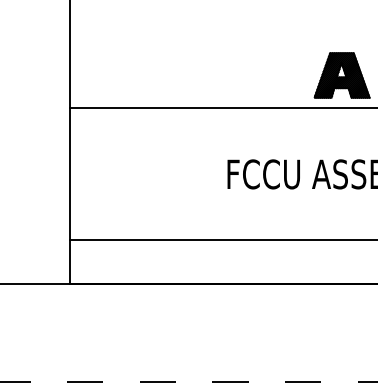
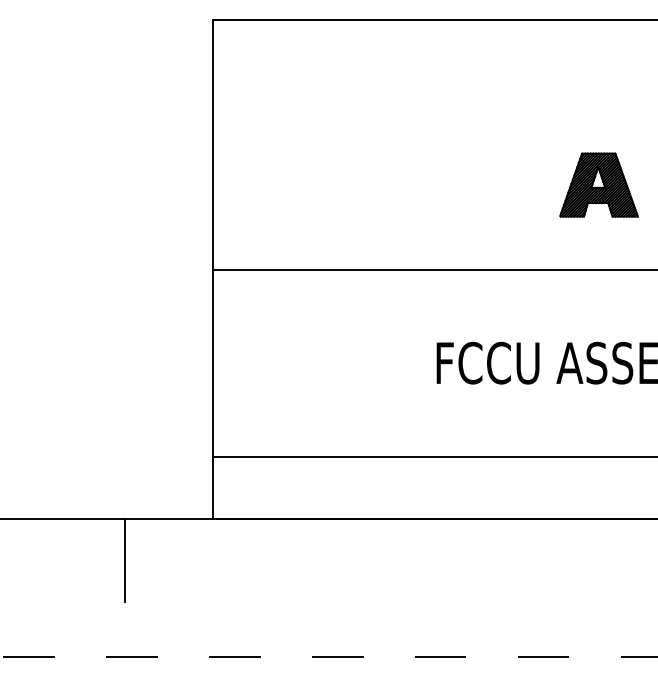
part: (341, 75) -> (598, 184), moved
line: (7, 313) -> (124, 560), added

